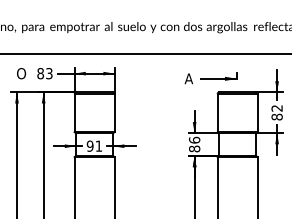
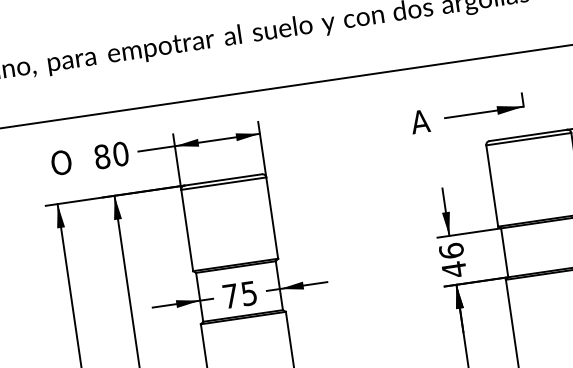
text: (49, 73) -> (121, 153), 83 -> 80
text: (94, 145) -> (239, 293), 91 -> 75
text: (194, 148) -> (453, 268), 86 -> 46

